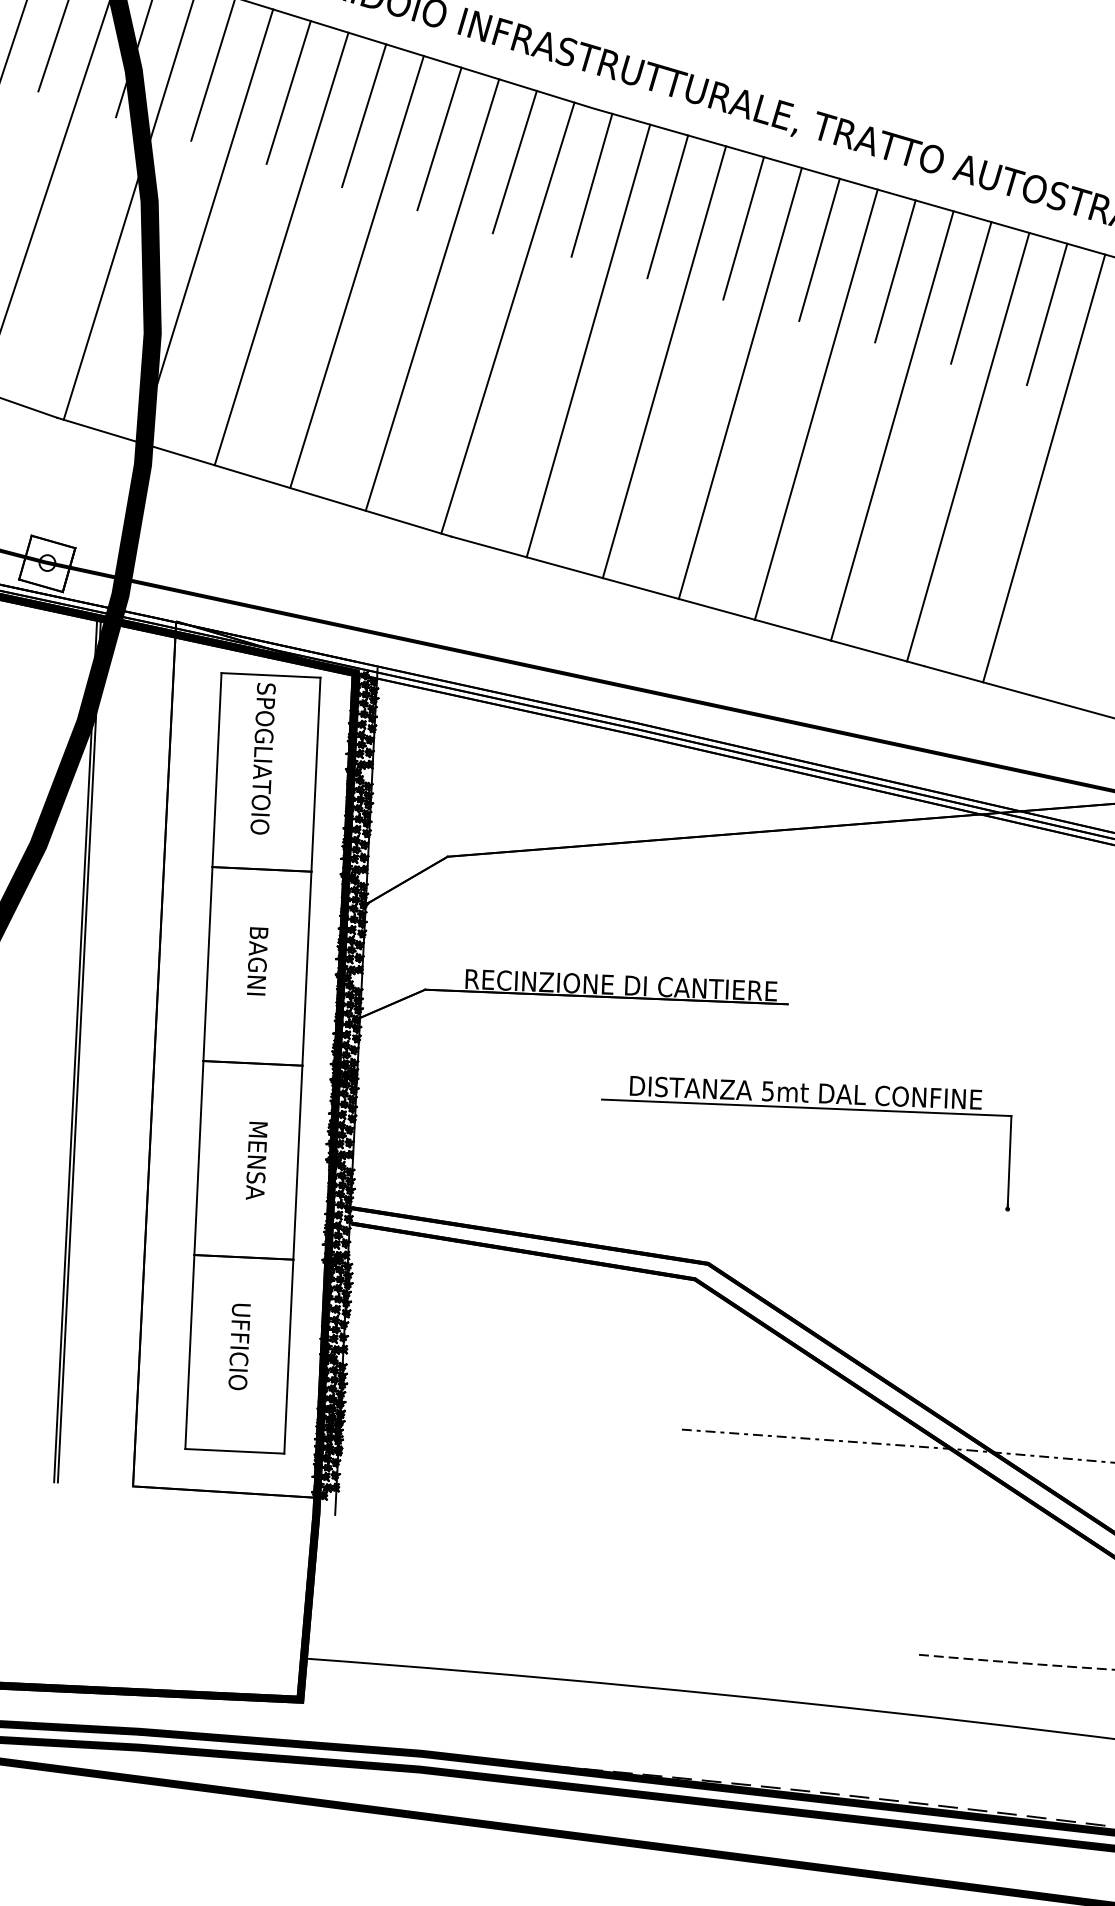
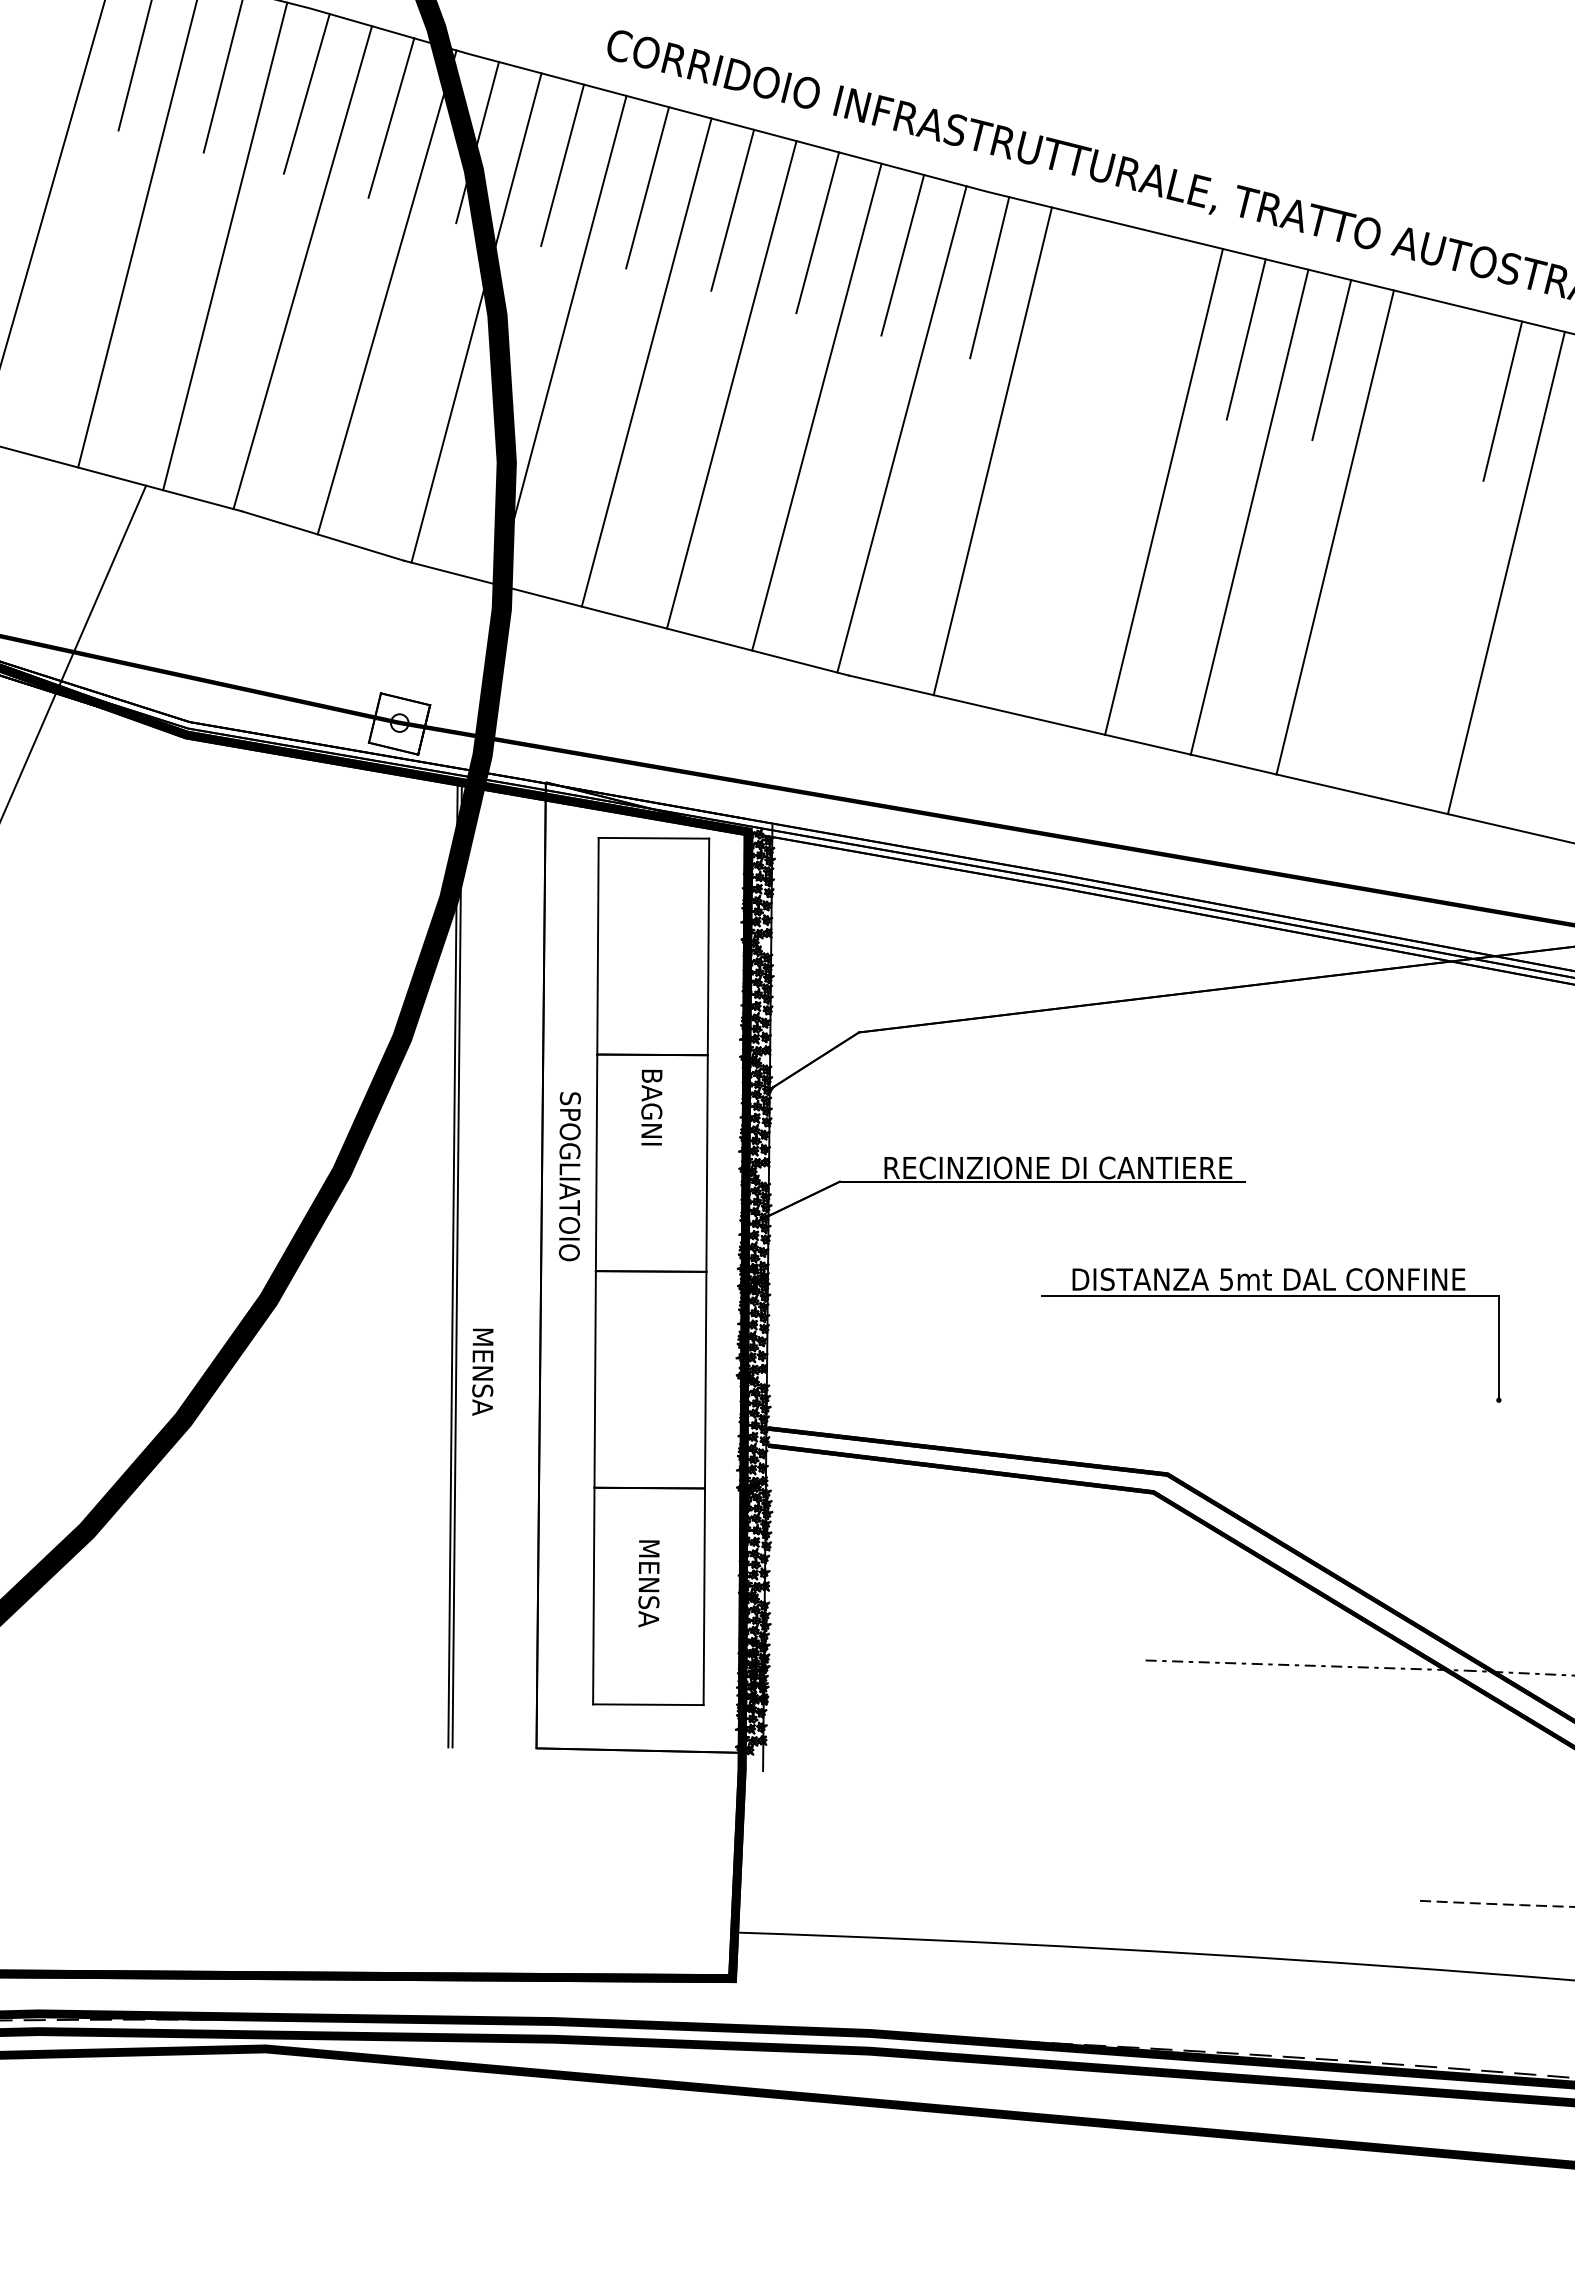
line: (667, 206) -> (1074, 297), removed
line: (743, 228) -> (1160, 318), removed
line: (970, 292) -> (1416, 380), removed
line: (664, 362) -> (1078, 471), removed
line: (967, 446) -> (1420, 552), removed
text: (262, 758) -> (569, 1176), moved
text: (257, 961) -> (651, 1107), moved
text: (256, 1160) -> (482, 1371), moved
text: (239, 1347) -> (648, 1588), UFFICIO -> MENSA

